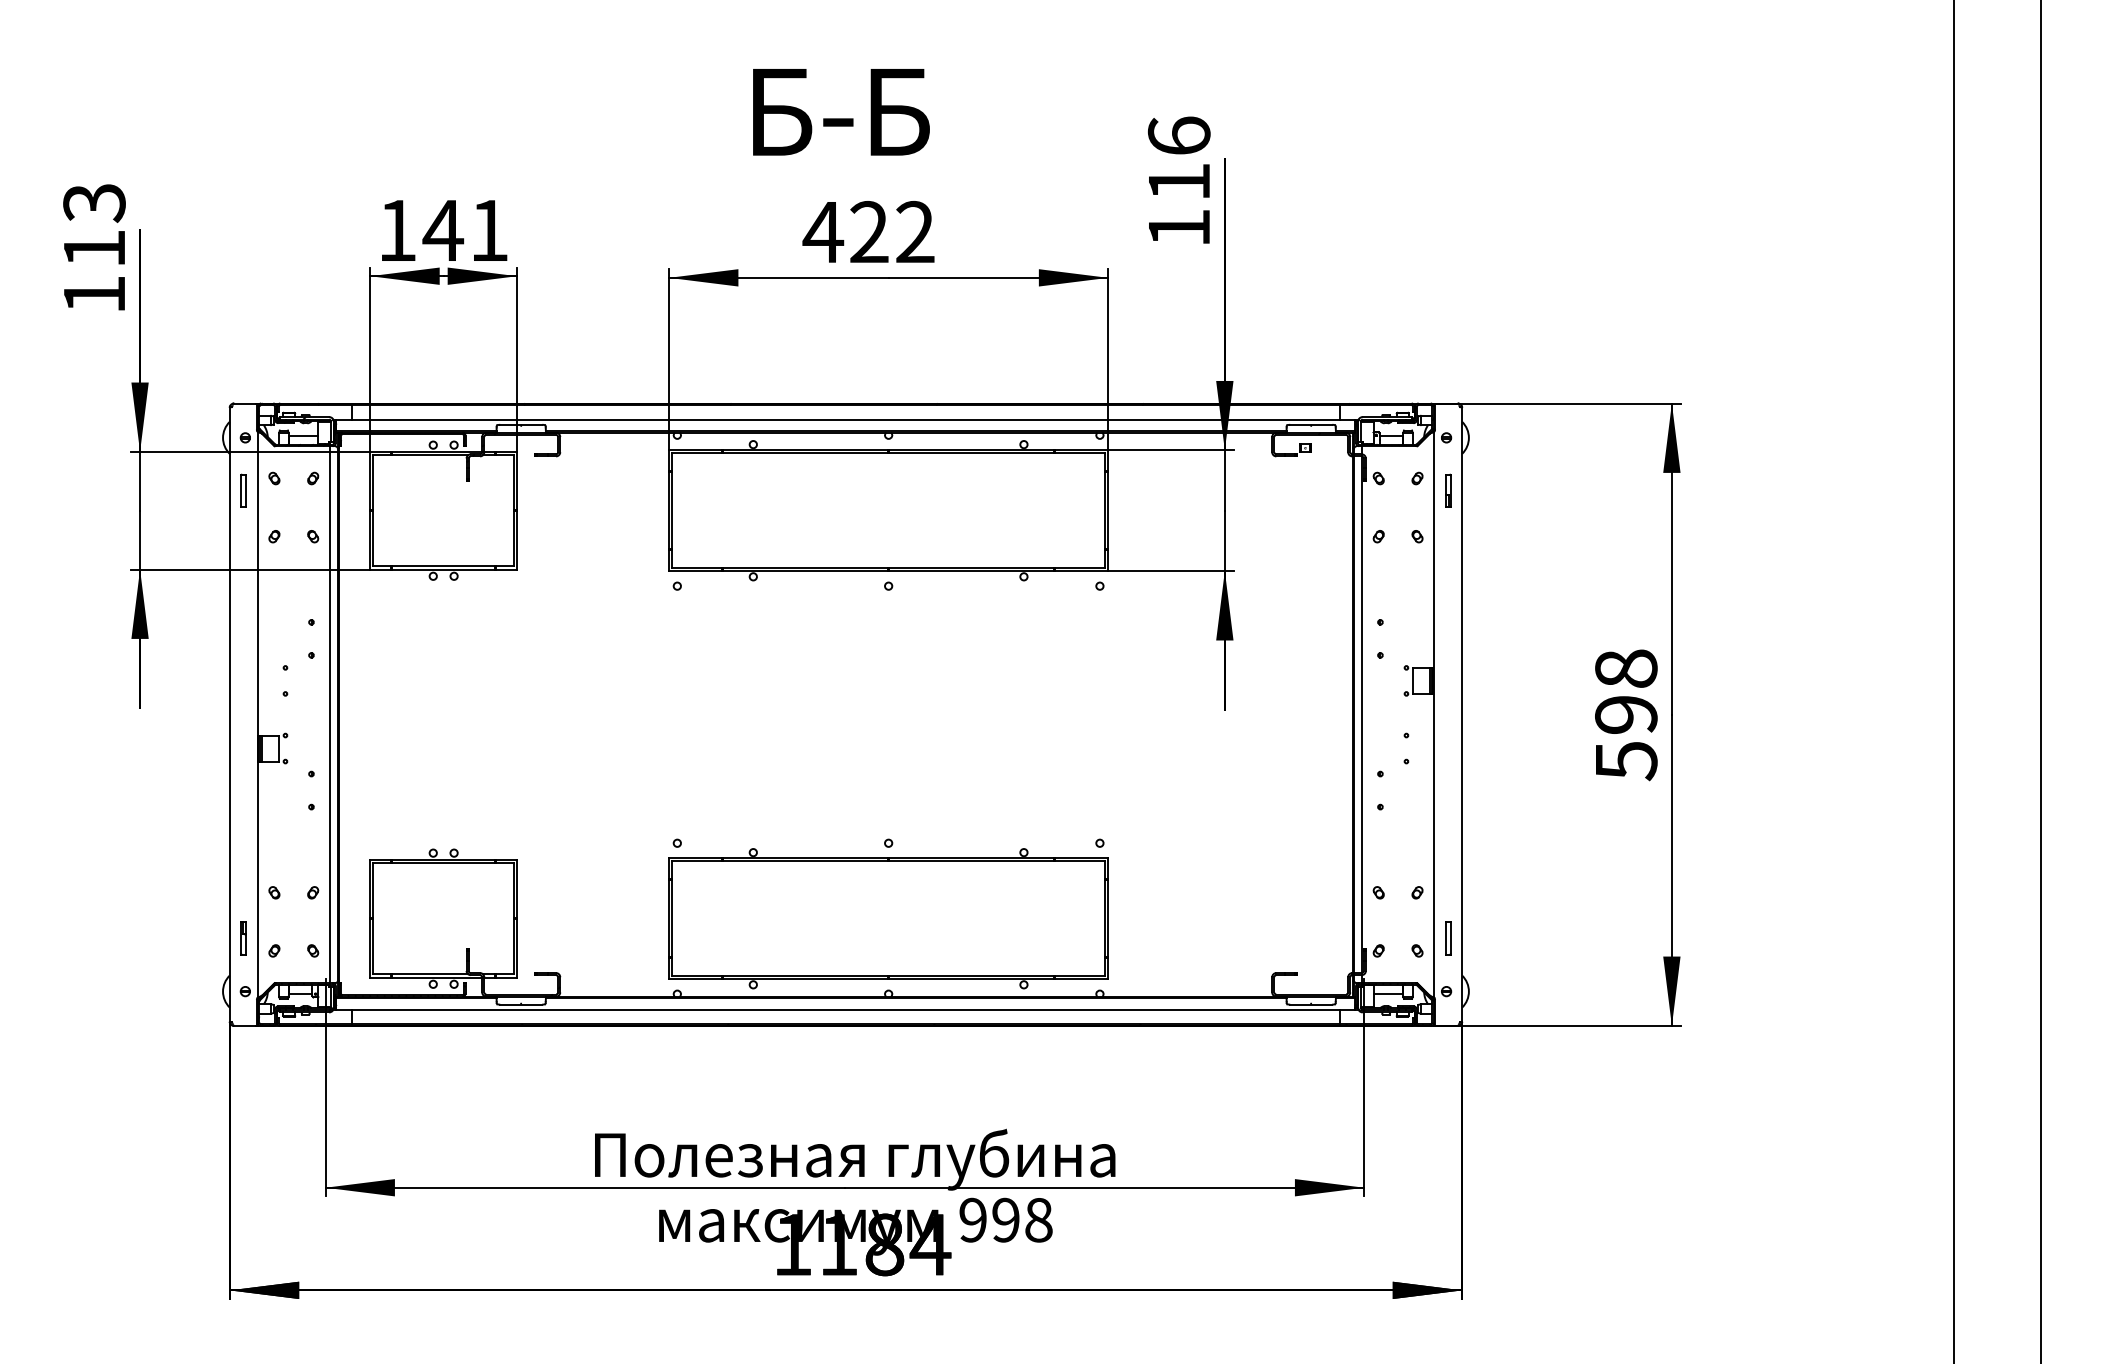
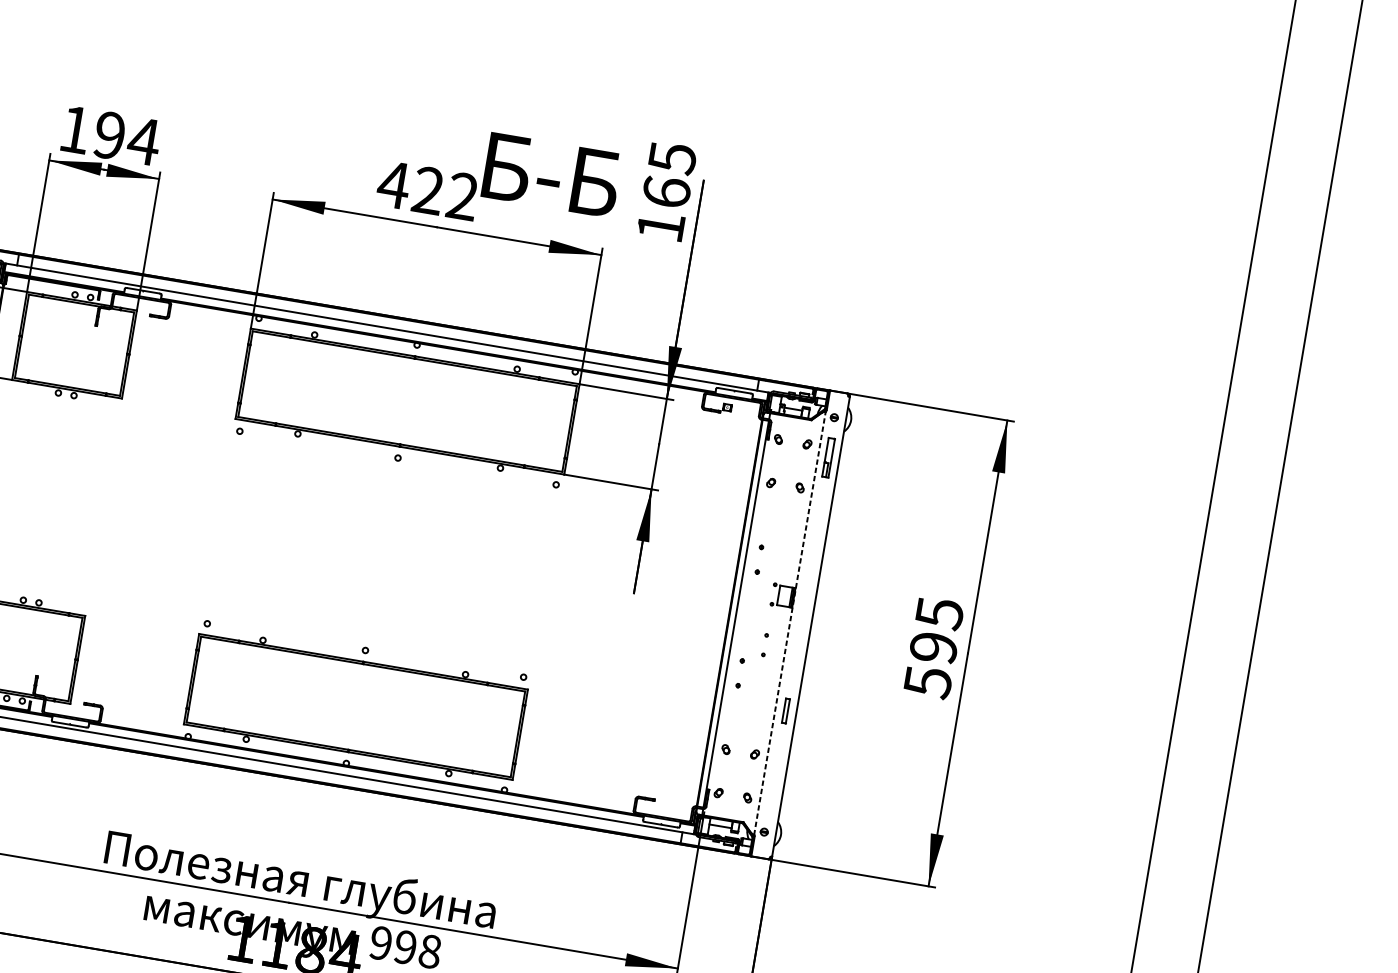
text: (841, 112) -> (551, 175), moved
text: (1178, 158) -> (669, 174), 116 -> 165
text: (465, 230) -> (126, 138), 141 -> 194
part: (1448, 490) -> (829, 457), size x1.6
text: (1626, 669) -> (939, 613), 598 -> 595
line: (1434, 714) -> (790, 623), solid -> dashed
part: (1448, 938) -> (786, 711), moved

